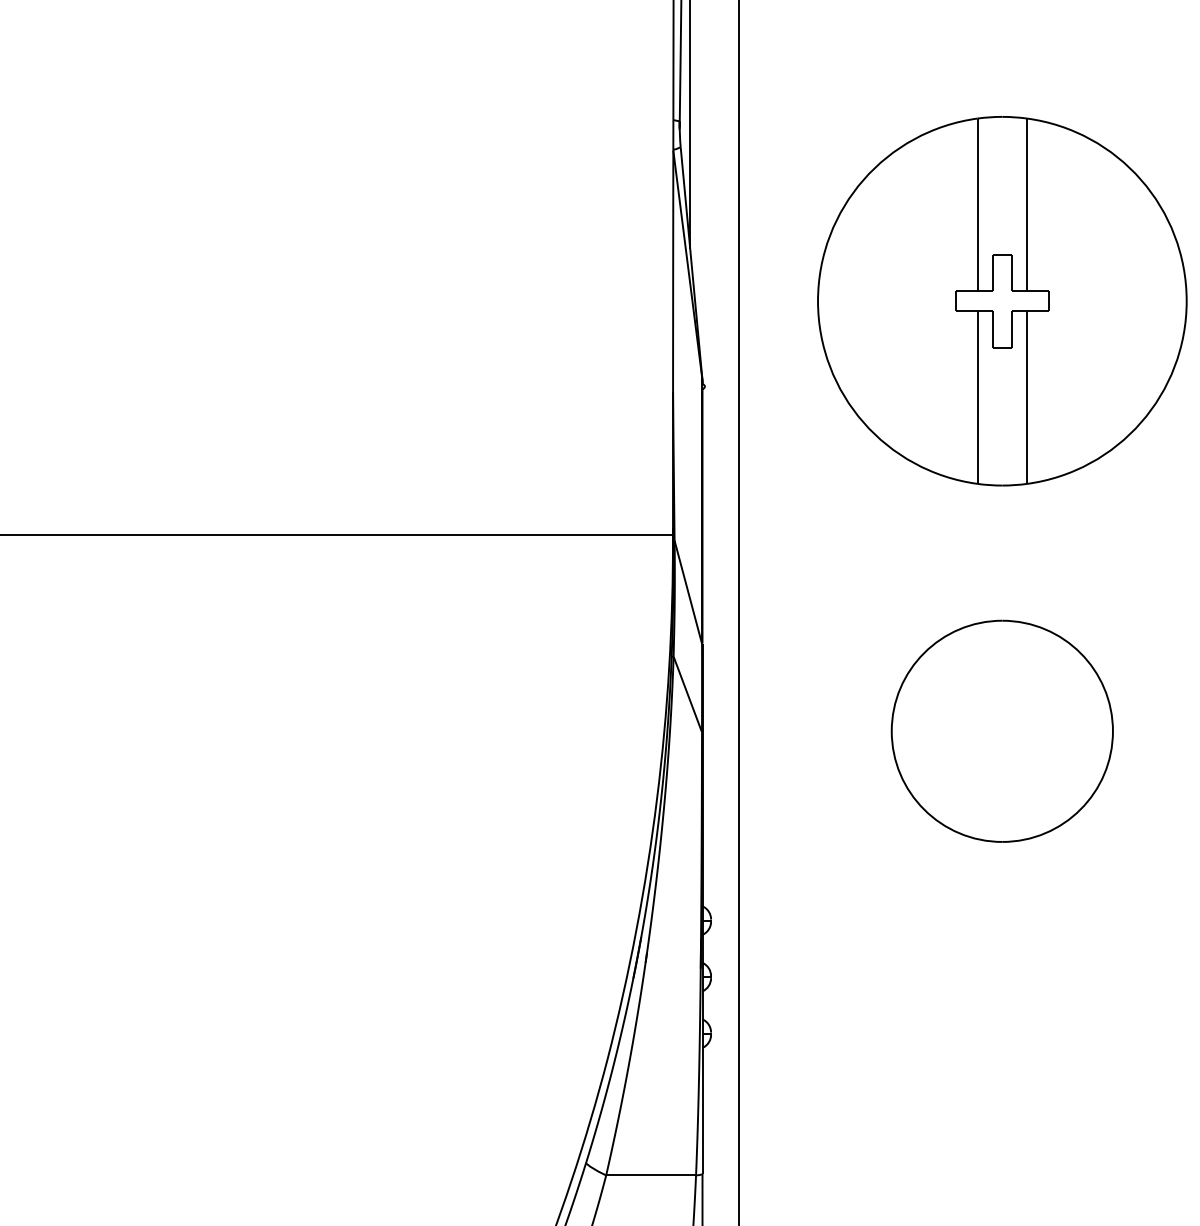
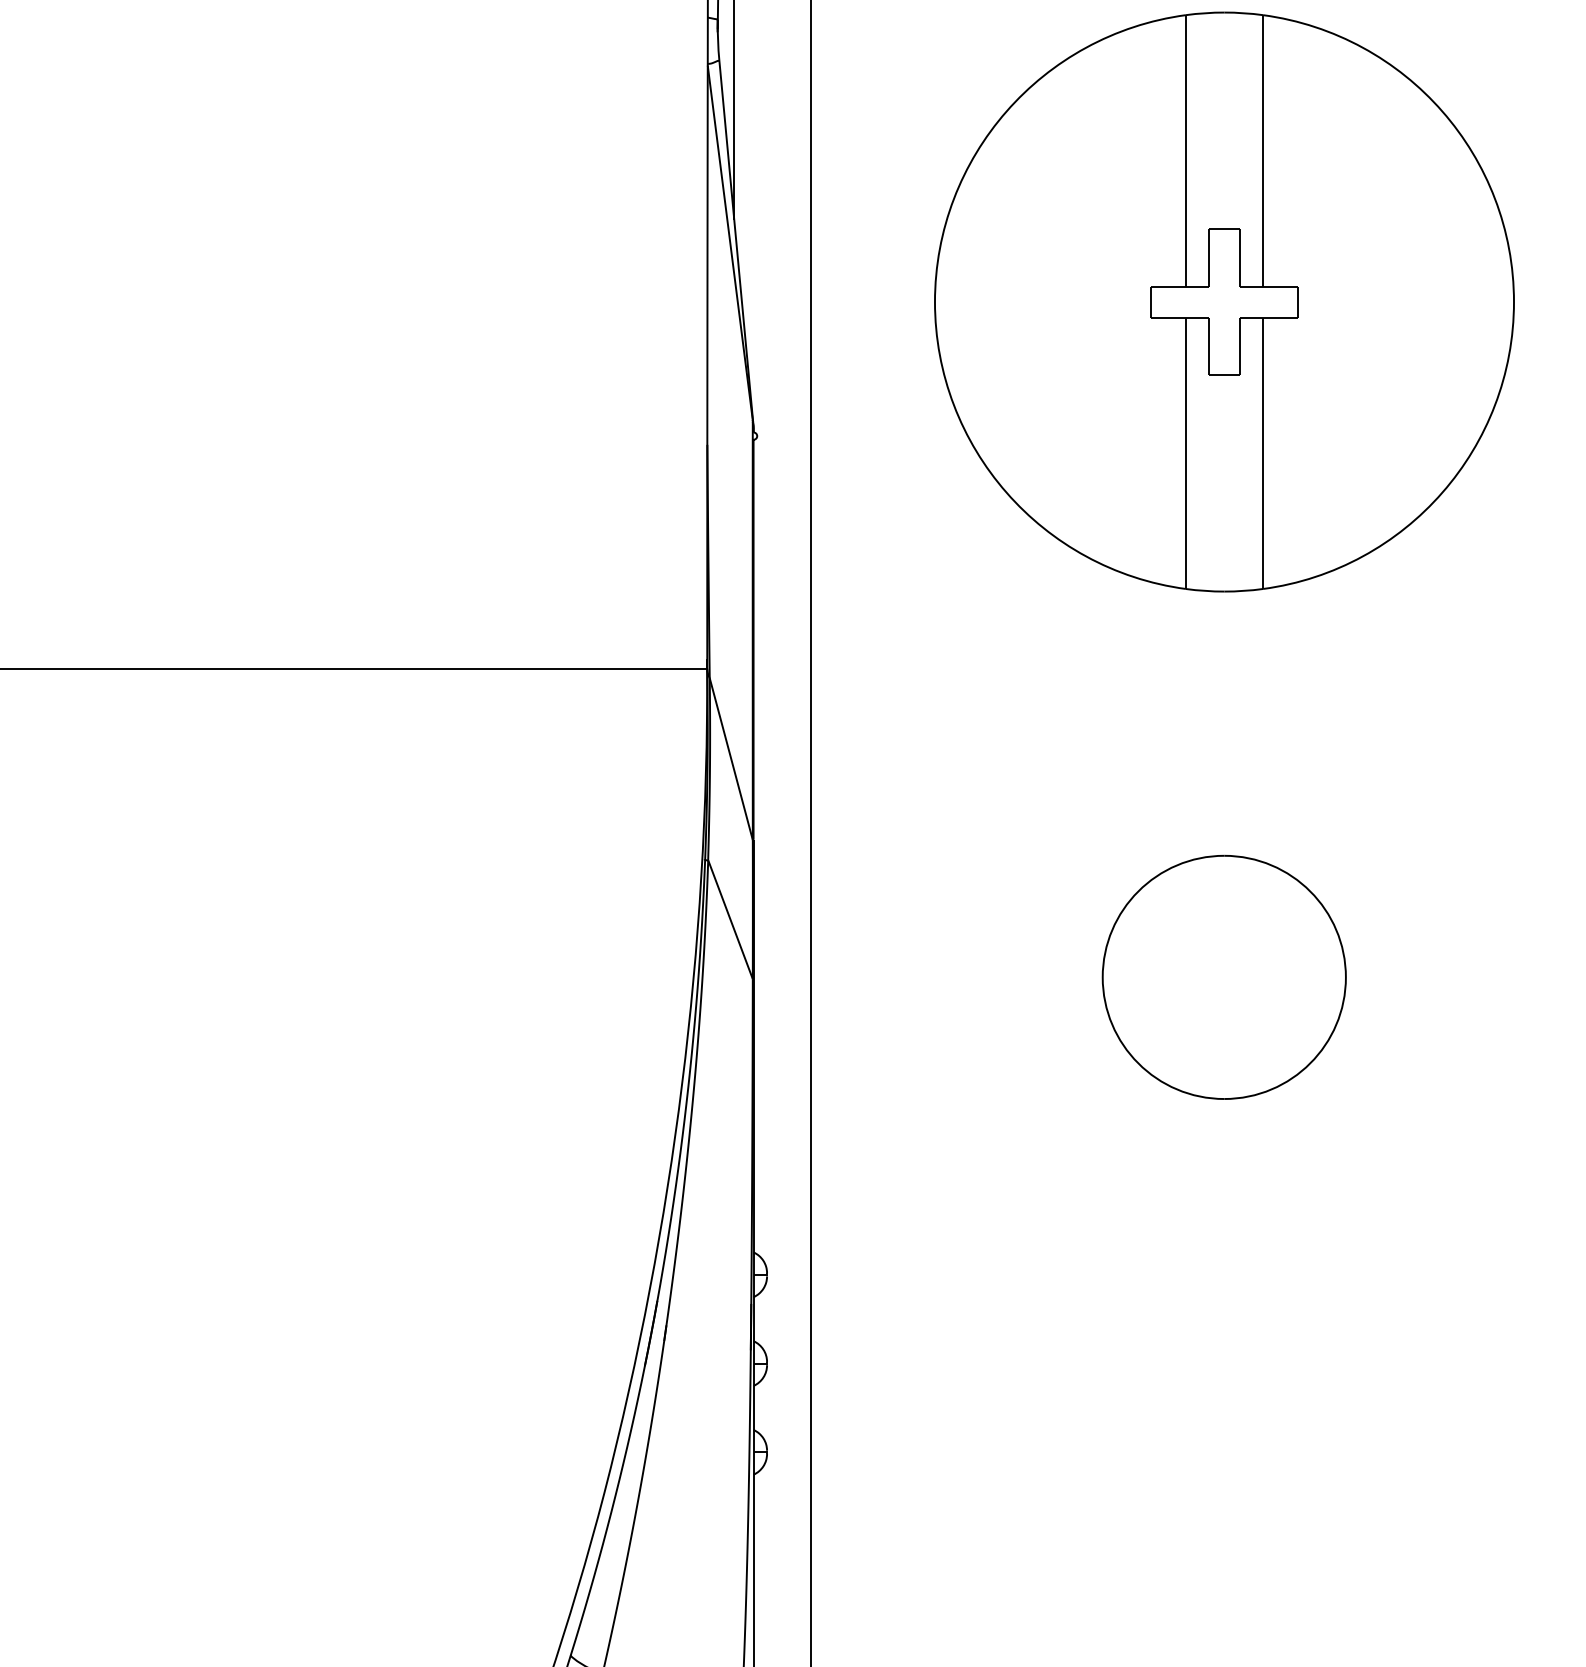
part: (1001, 730) -> (1223, 976), size x0.7

